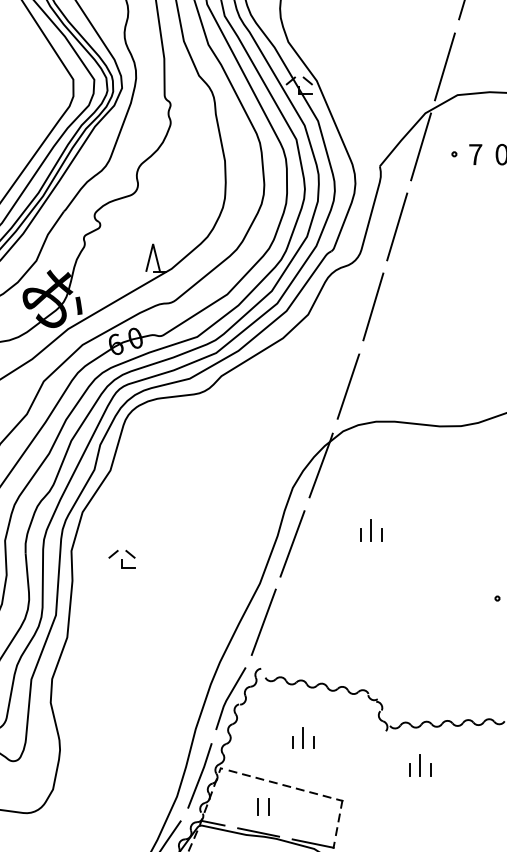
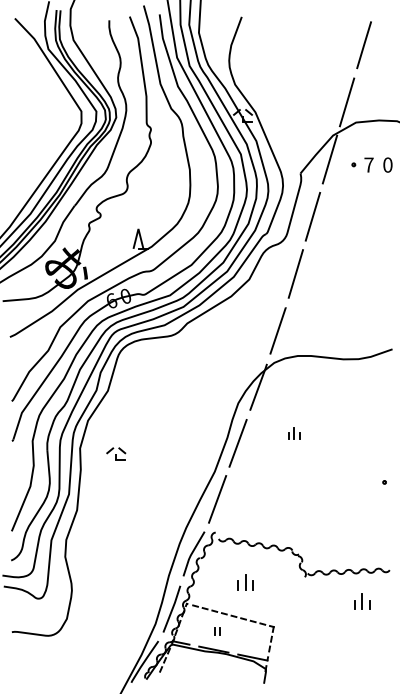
part: (371, 530) -> (294, 433), size x0.7
part: (420, 765) -> (362, 601), moved
part: (263, 805) -> (217, 630), size x0.6

